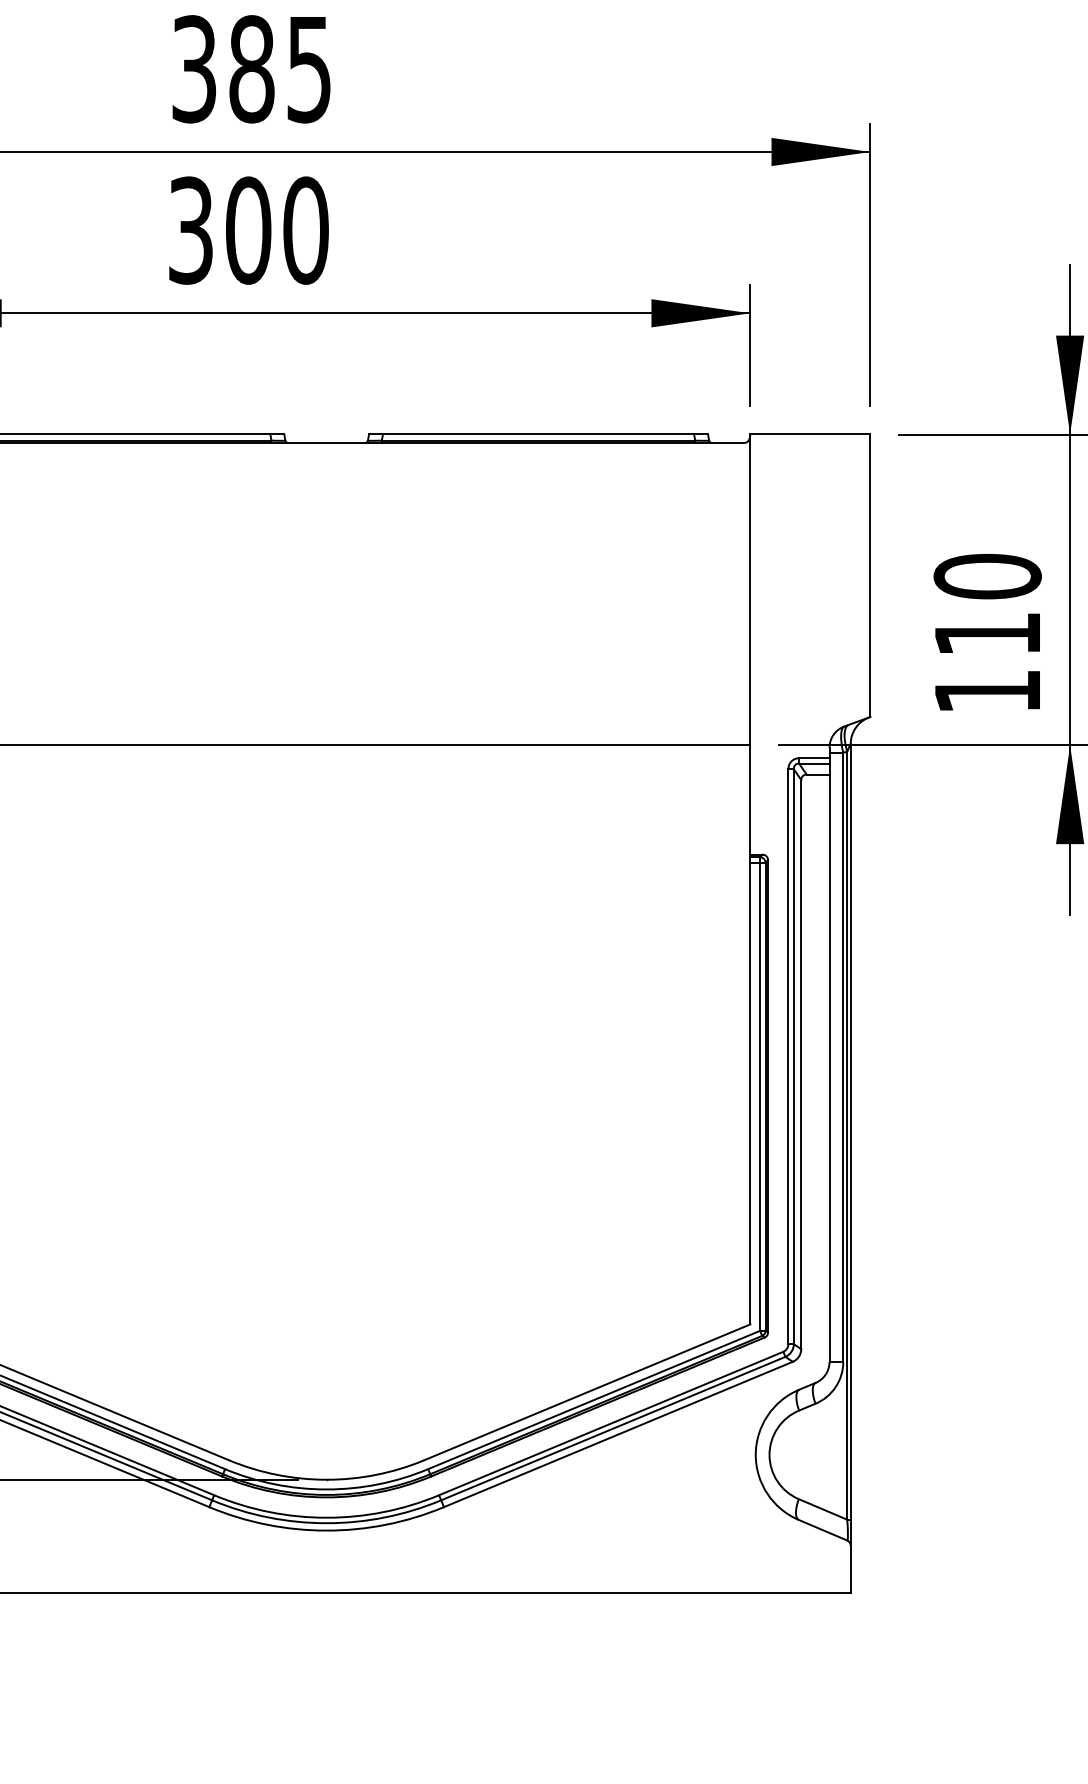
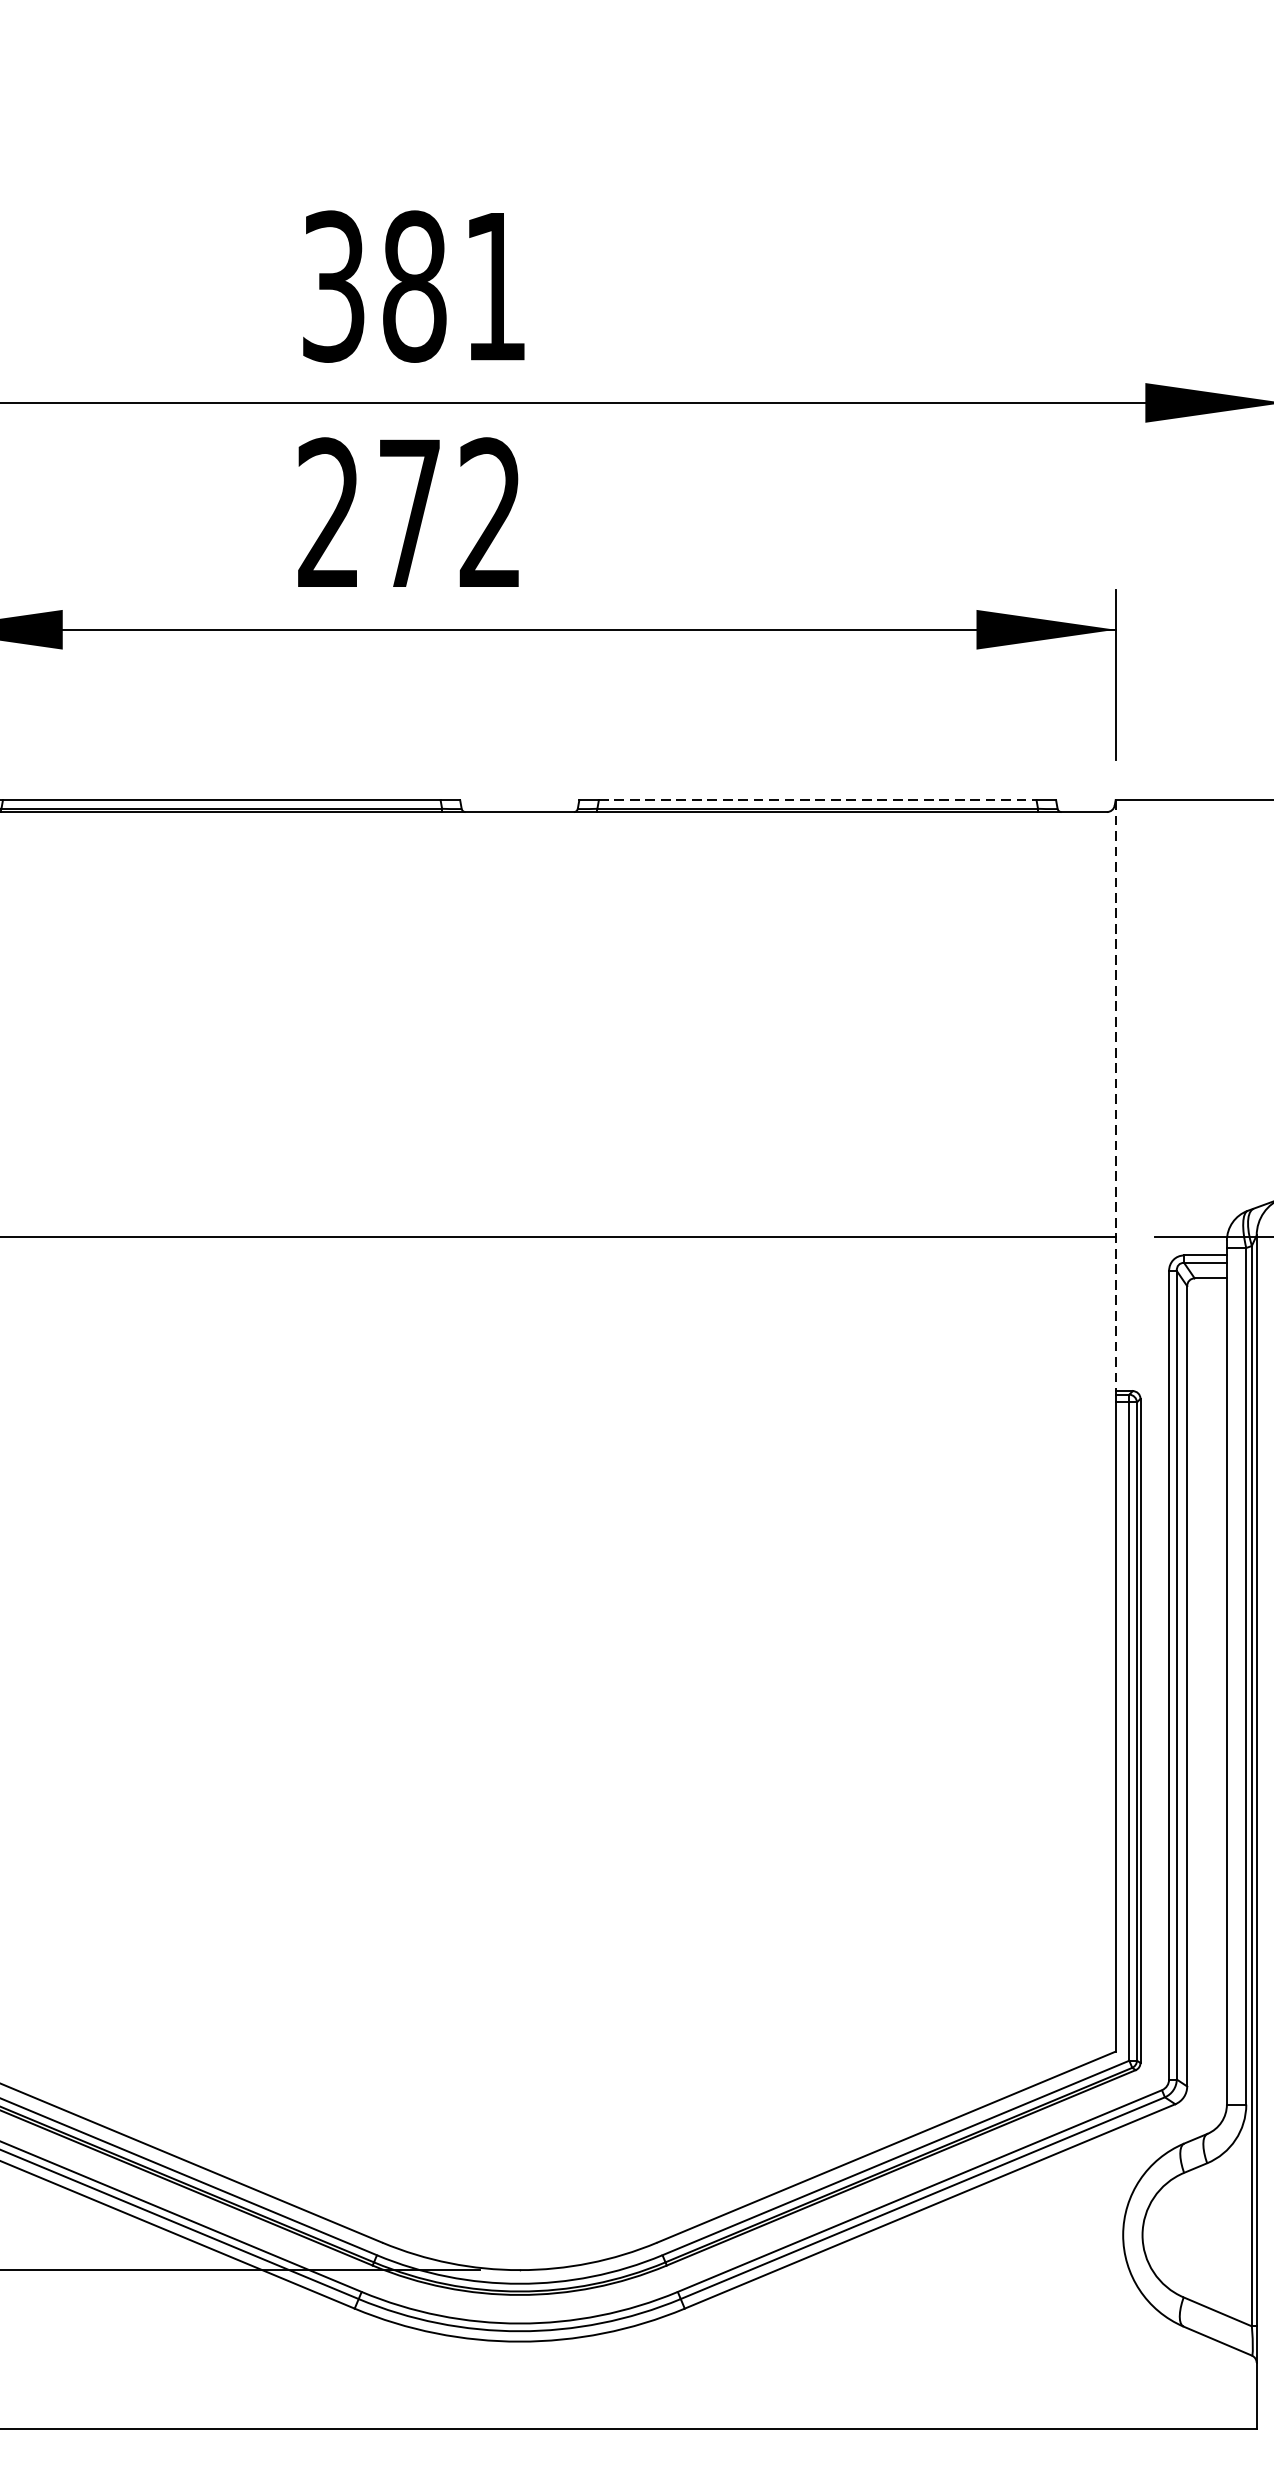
text: (308, 70) -> (494, 288), 385 -> 381
text: (248, 230) -> (409, 513), 300 -> 272
line: (538, 434) -> (817, 800), solid -> dashed
line: (750, 645) -> (1115, 1096), solid -> dashed

